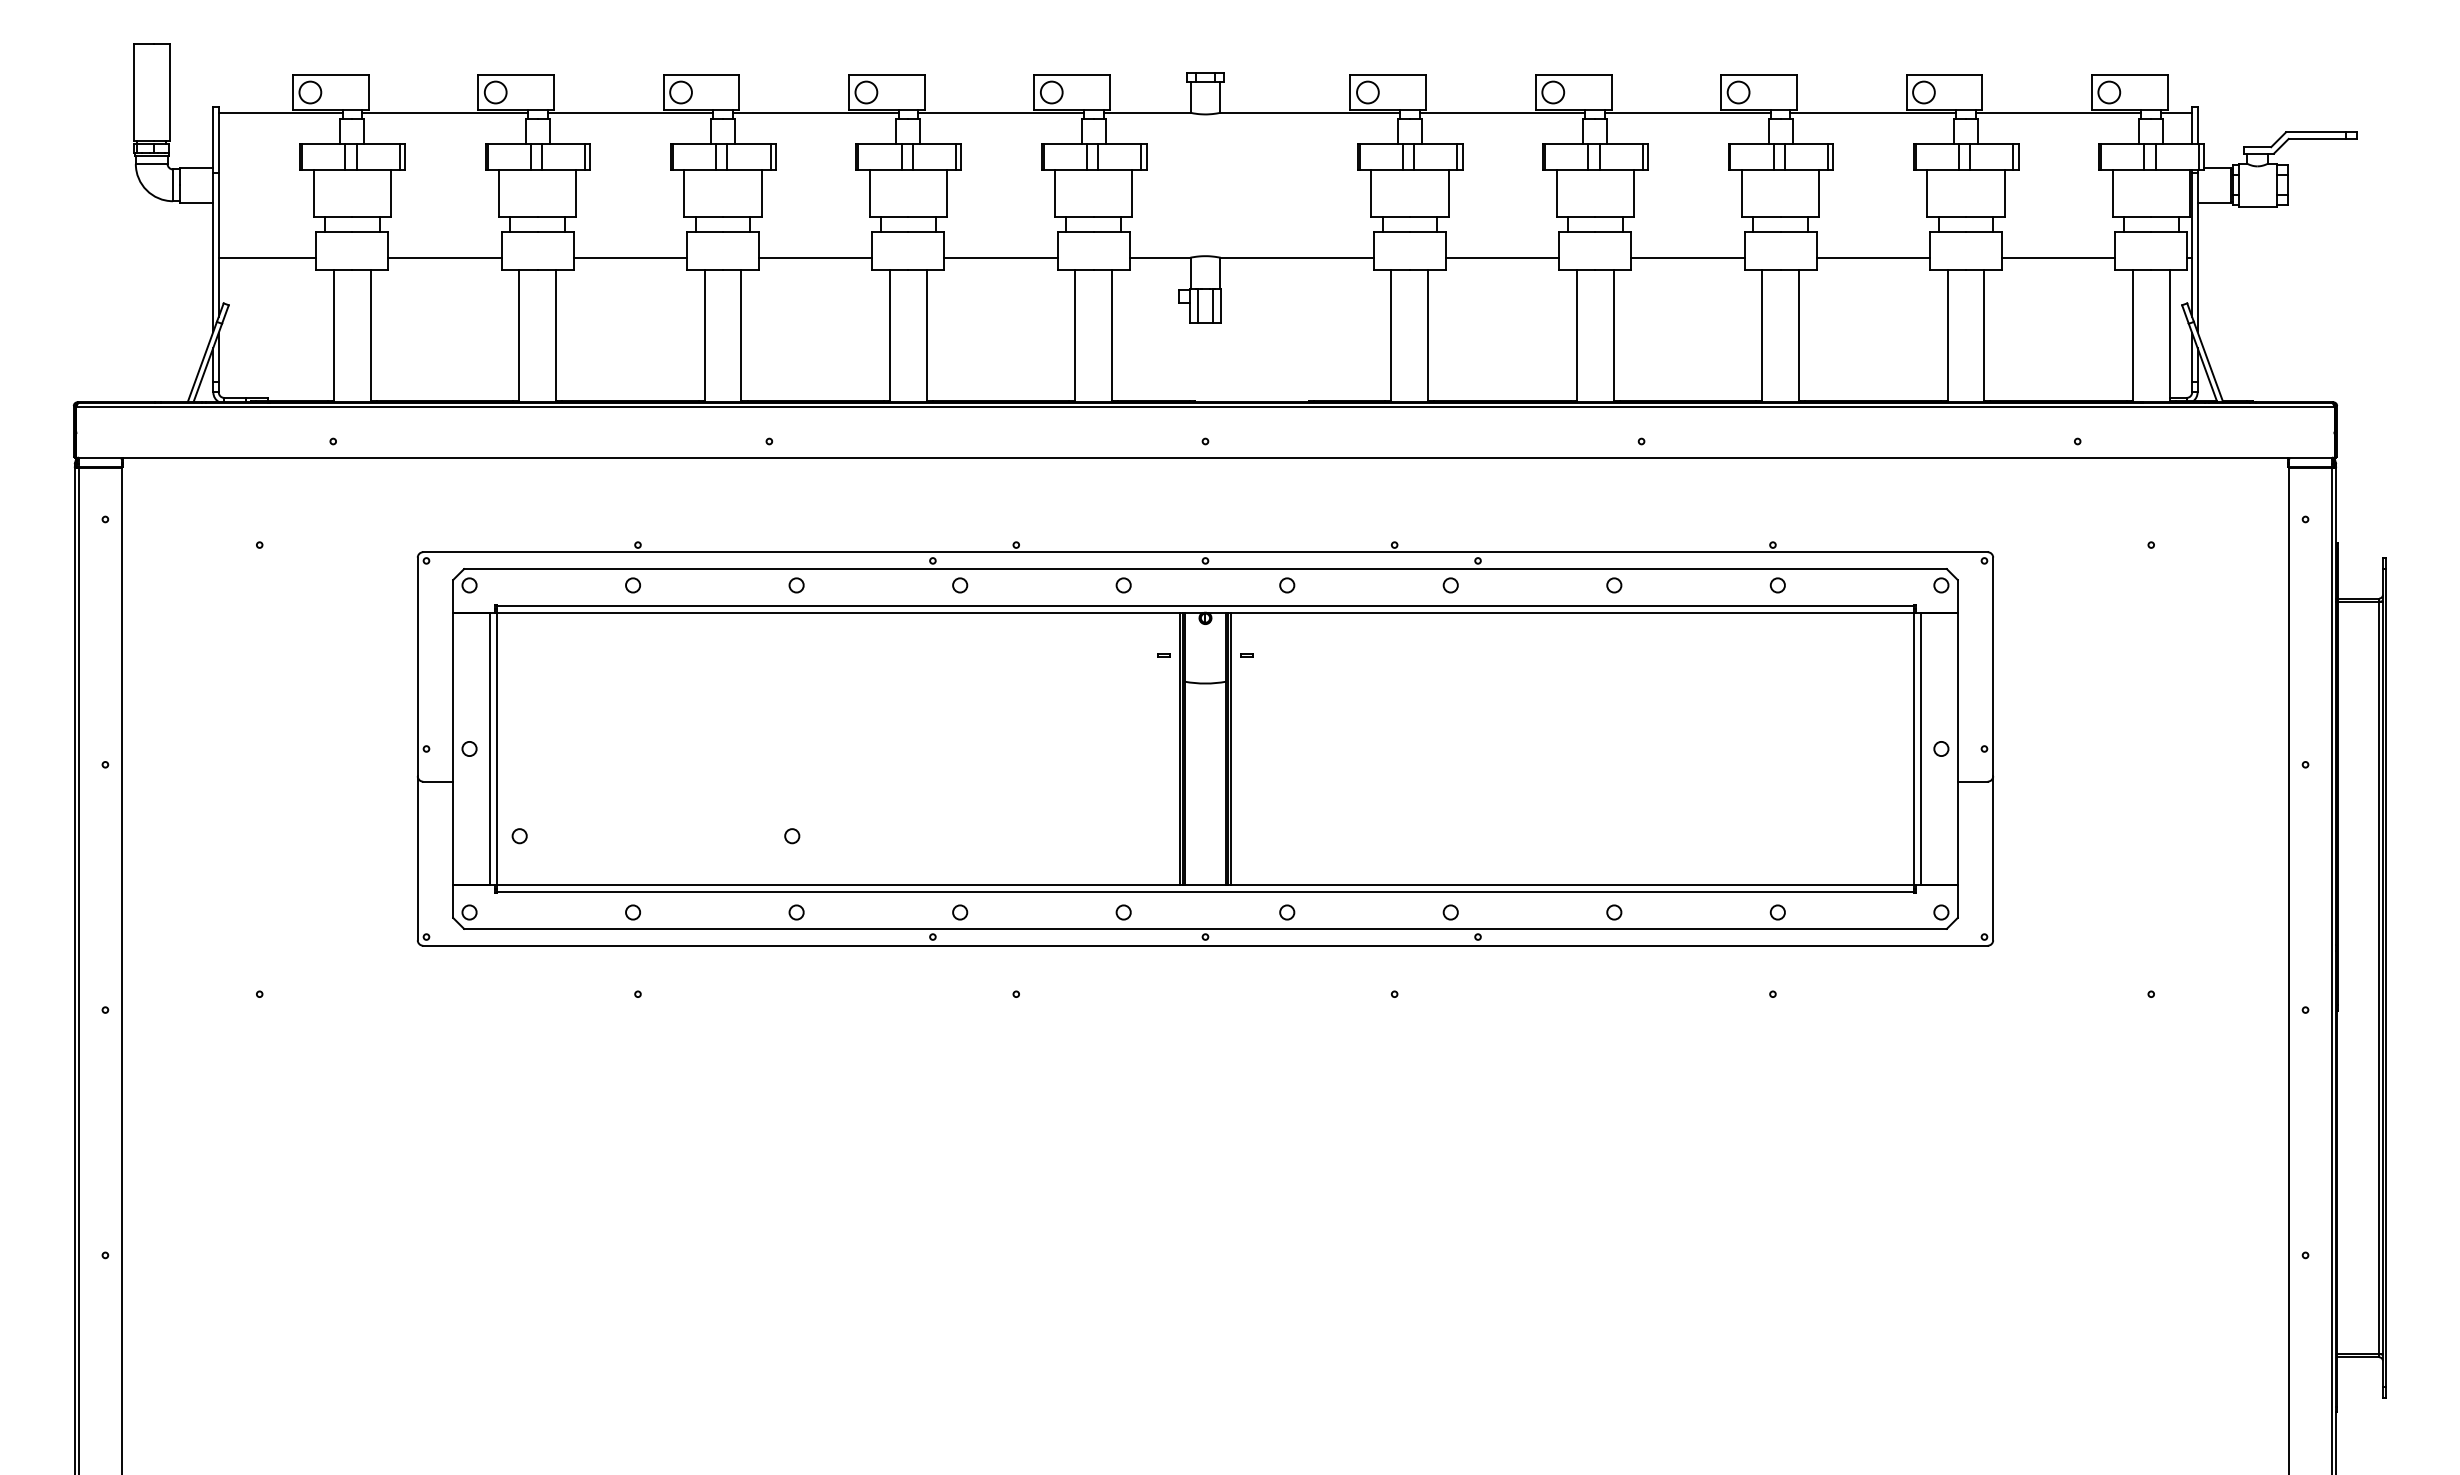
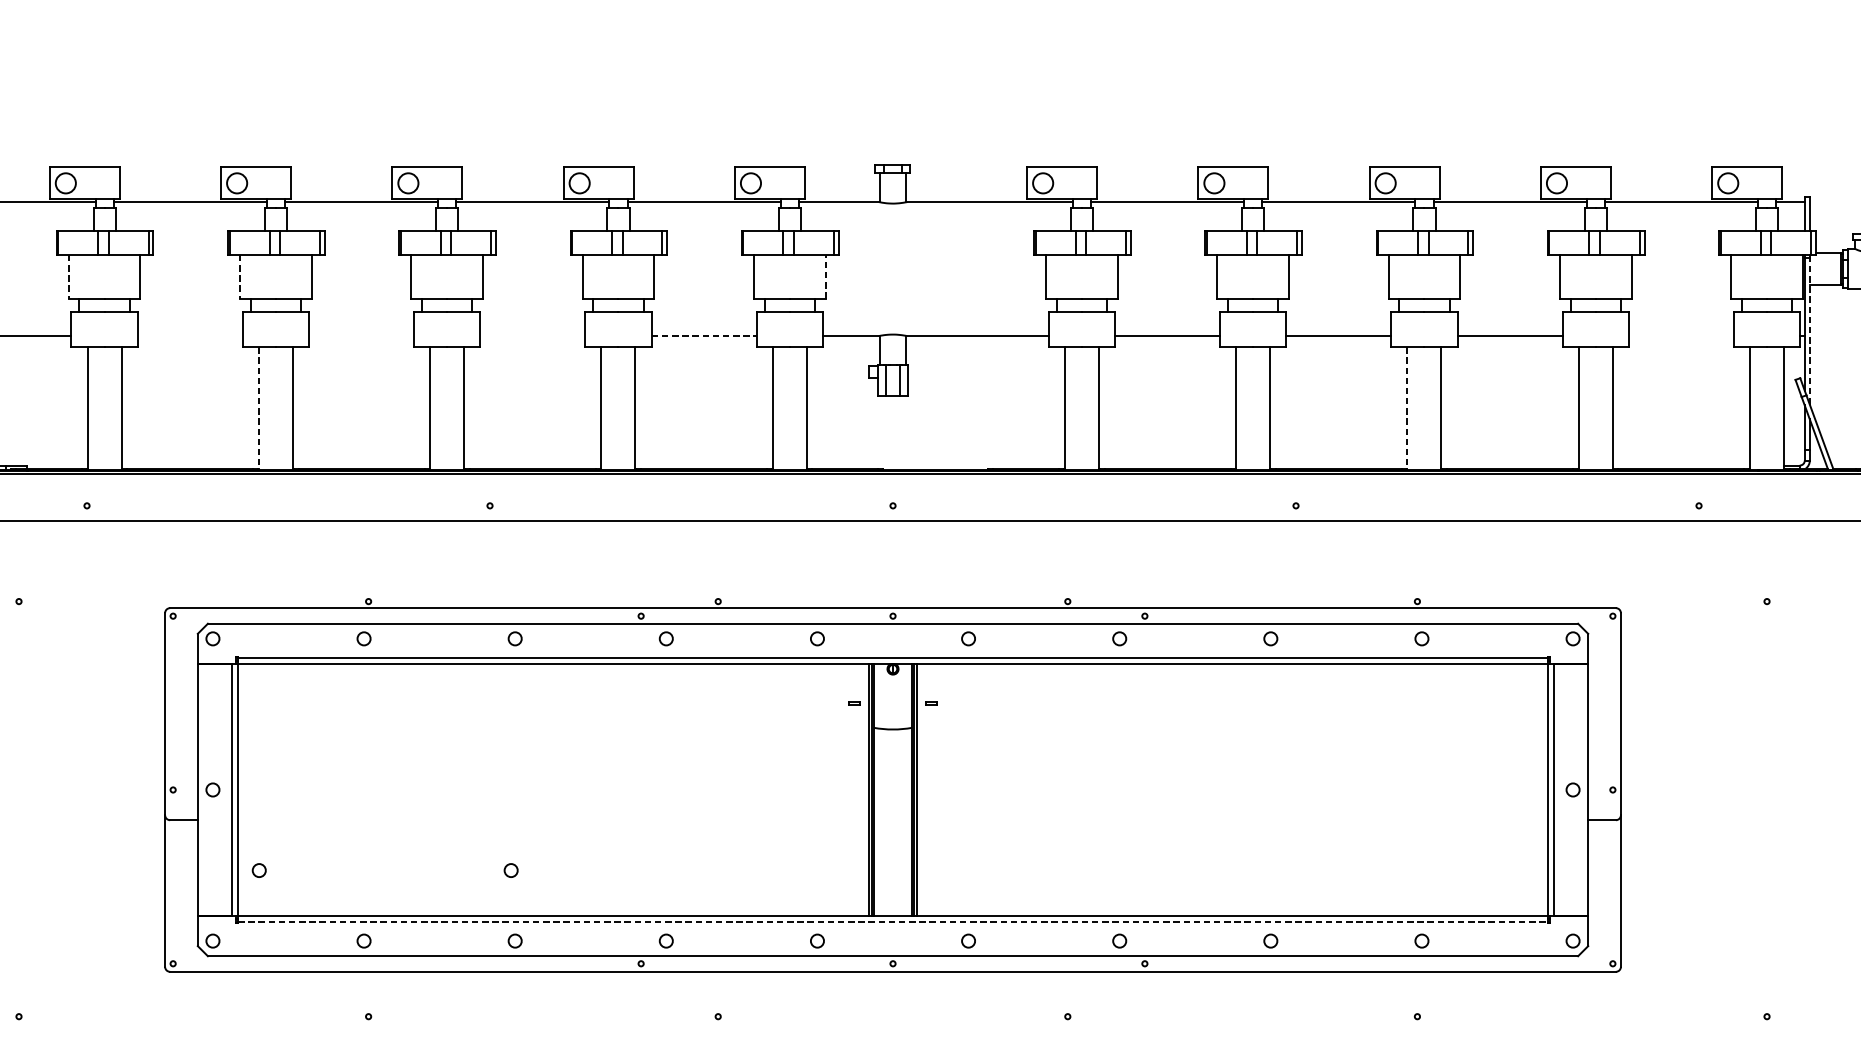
line: (313, 193) -> (68, 276), solid -> dashed
line: (499, 193) -> (240, 276), solid -> dashed
line: (1132, 193) -> (825, 276), solid -> dashed
line: (2197, 252) -> (1809, 331), solid -> dashed
line: (444, 257) -> (189, 335), removed
line: (630, 257) -> (361, 335), removed
line: (815, 257) -> (532, 335), removed
line: (1001, 257) -> (704, 335), solid -> dashed
line: (2058, 257) -> (1681, 335), removed
line: (519, 336) -> (259, 408), solid -> dashed
line: (1762, 336) -> (1407, 408), solid -> dashed
line: (1205, 892) -> (893, 922), solid -> dashed

